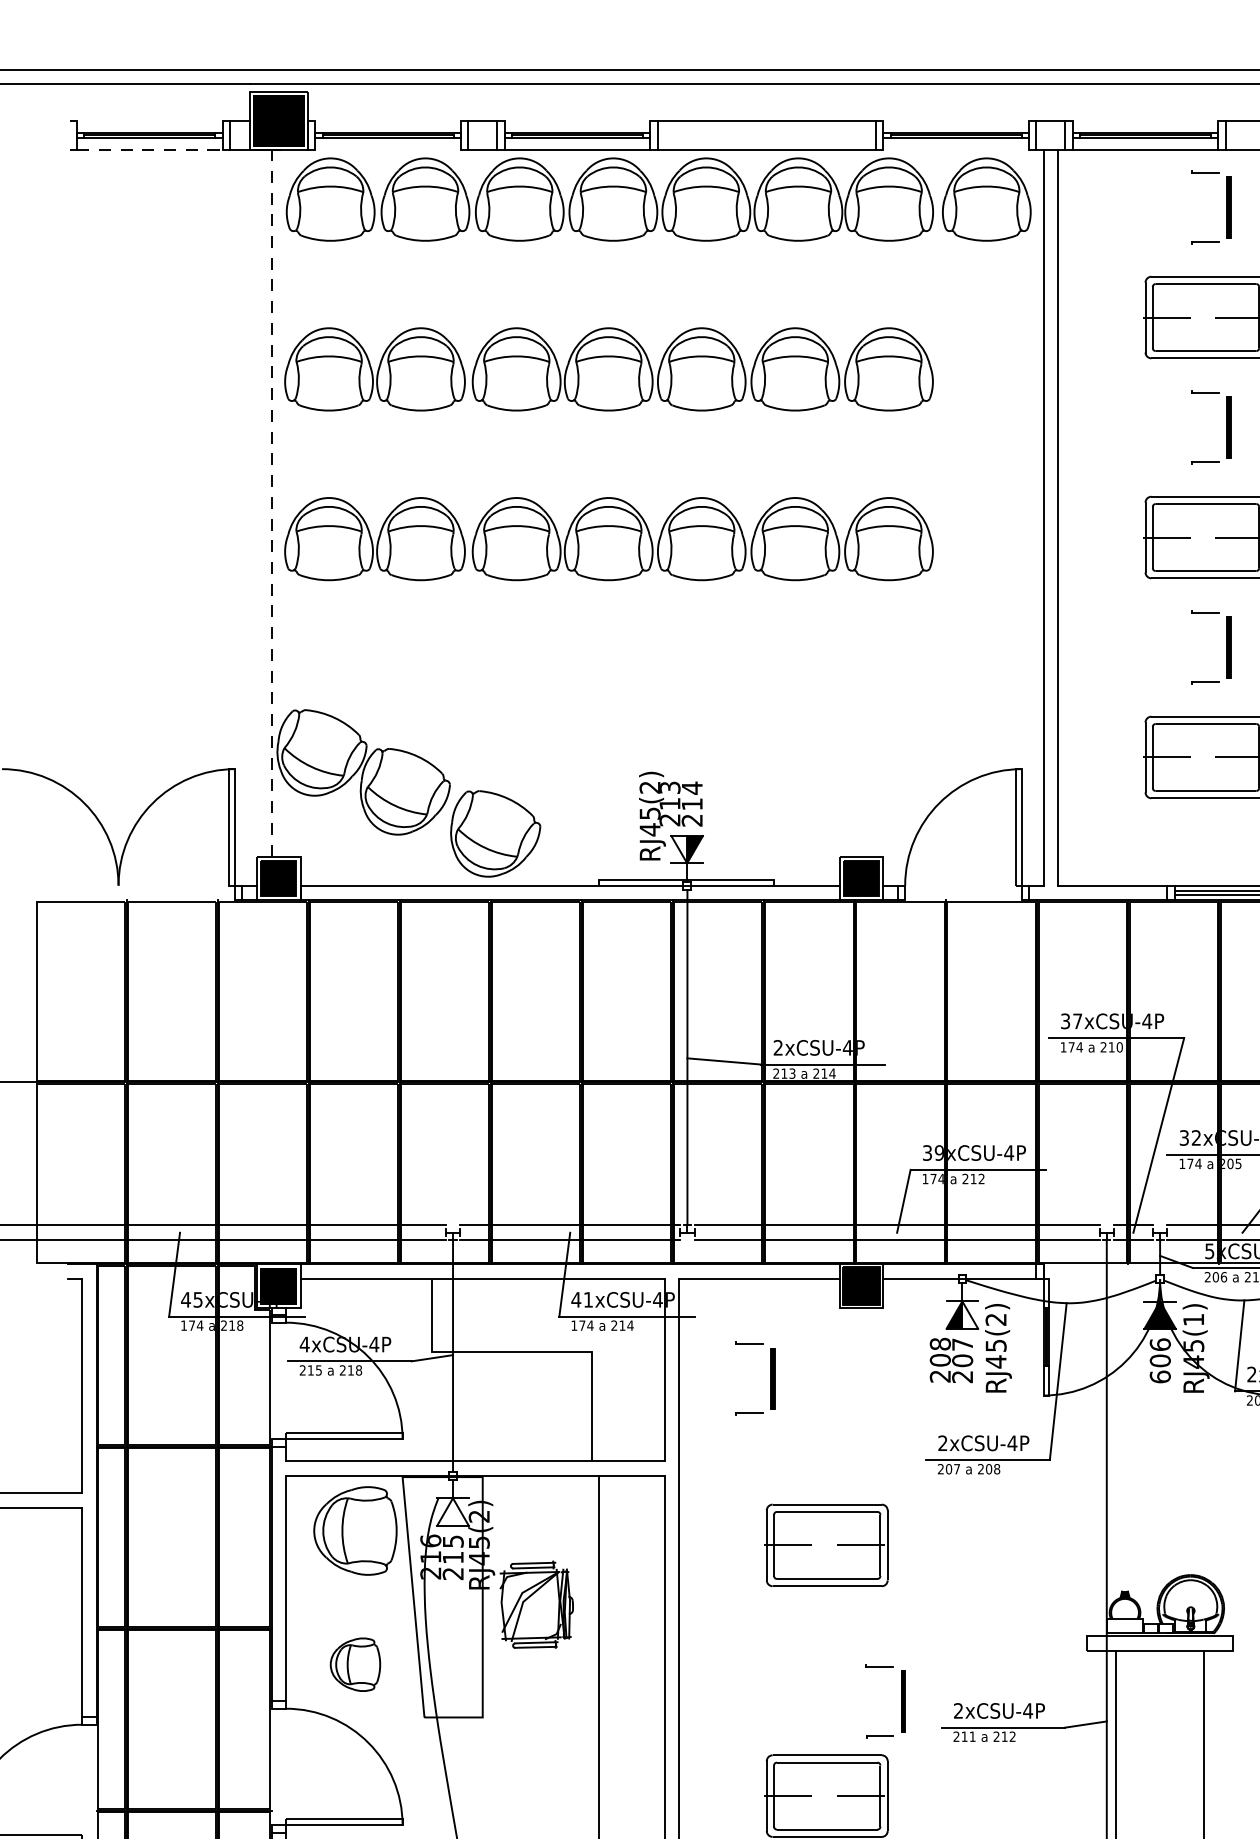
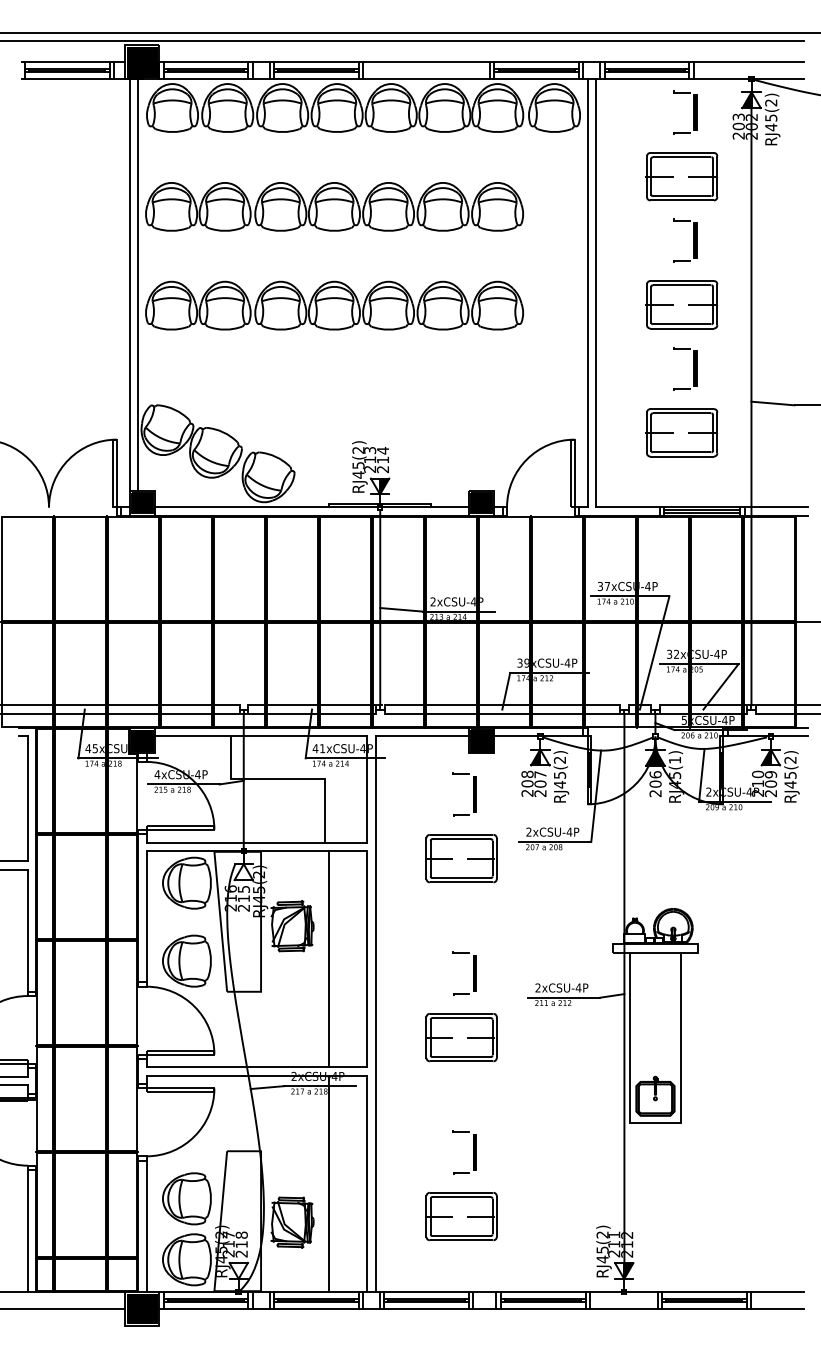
line: (148, 121) -> (66, 62), added
line: (387, 121) -> (205, 62), added
line: (576, 121) -> (315, 62), added
line: (955, 121) -> (536, 62), added
line: (1144, 121) -> (646, 62), added
line: (150, 150) -> (67, 79), dashed -> solid
line: (387, 150) -> (205, 79), added
line: (955, 150) -> (536, 79), added
line: (256, 502) -> (129, 284), added
line: (272, 502) -> (138, 284), dashed -> solid
text: (1160, 1376) -> (655, 793), 606 -> 206
part: (770, 1378) -> (473, 794), moved
part: (826, 1545) -> (461, 858), moved
part: (354, 1663) -> (186, 960), size x1.67
part: (900, 1701) -> (473, 973), moved

